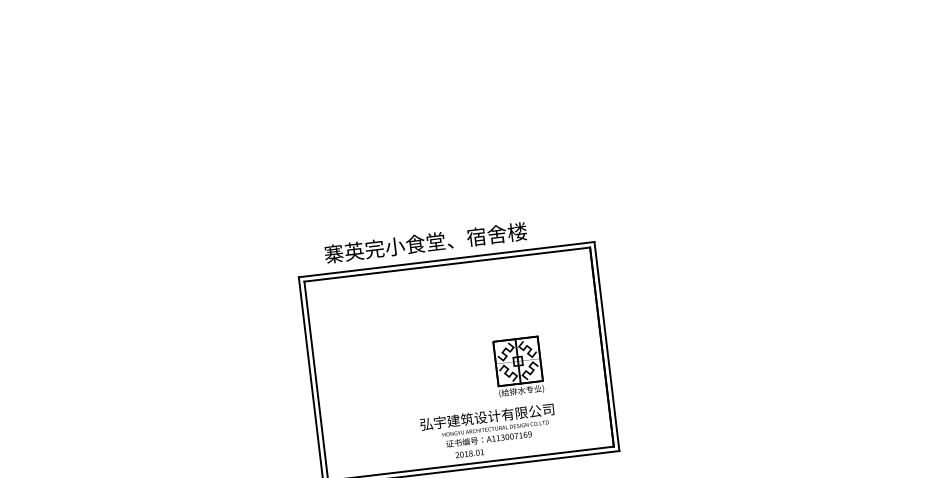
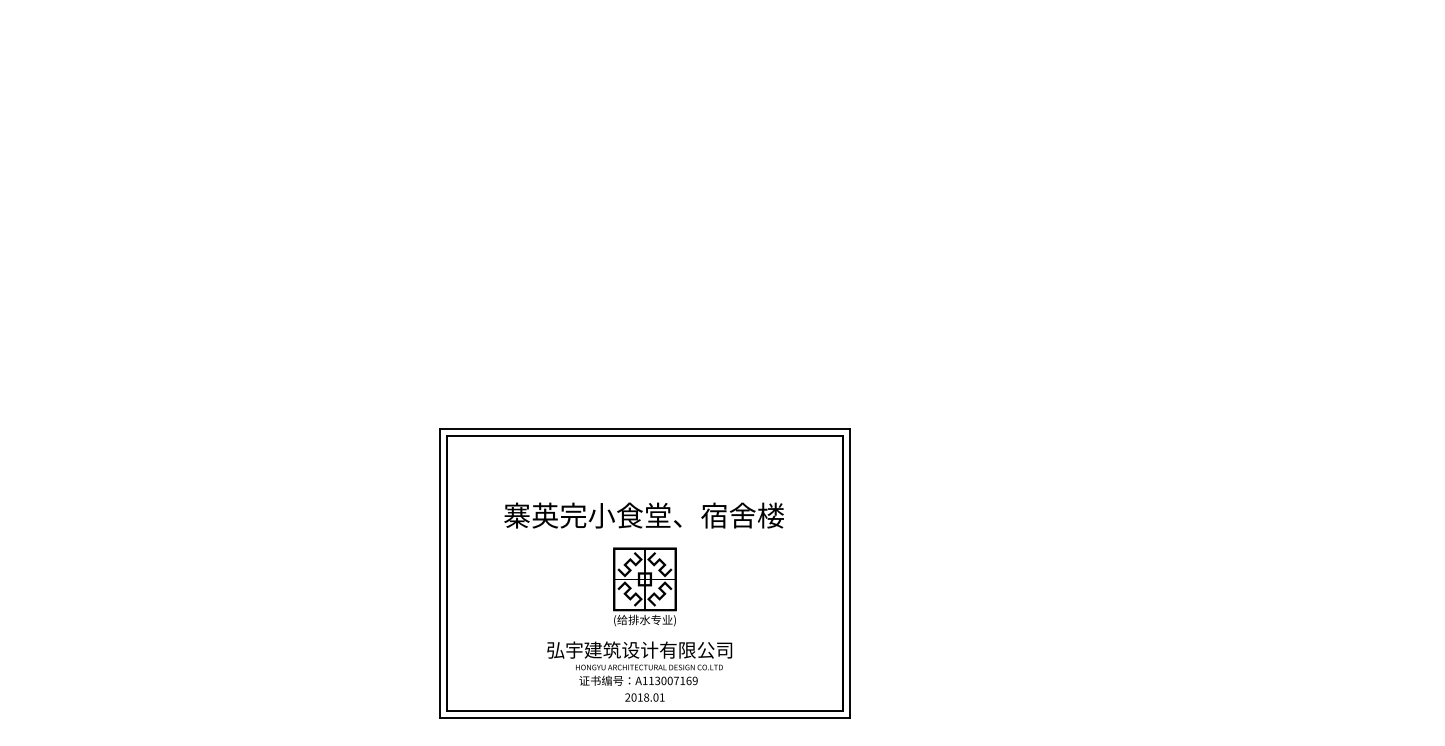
text: (425, 242) -> (643, 515), moved
part: (518, 366) -> (644, 586), moved
text: (488, 426) -> (639, 663), moved

